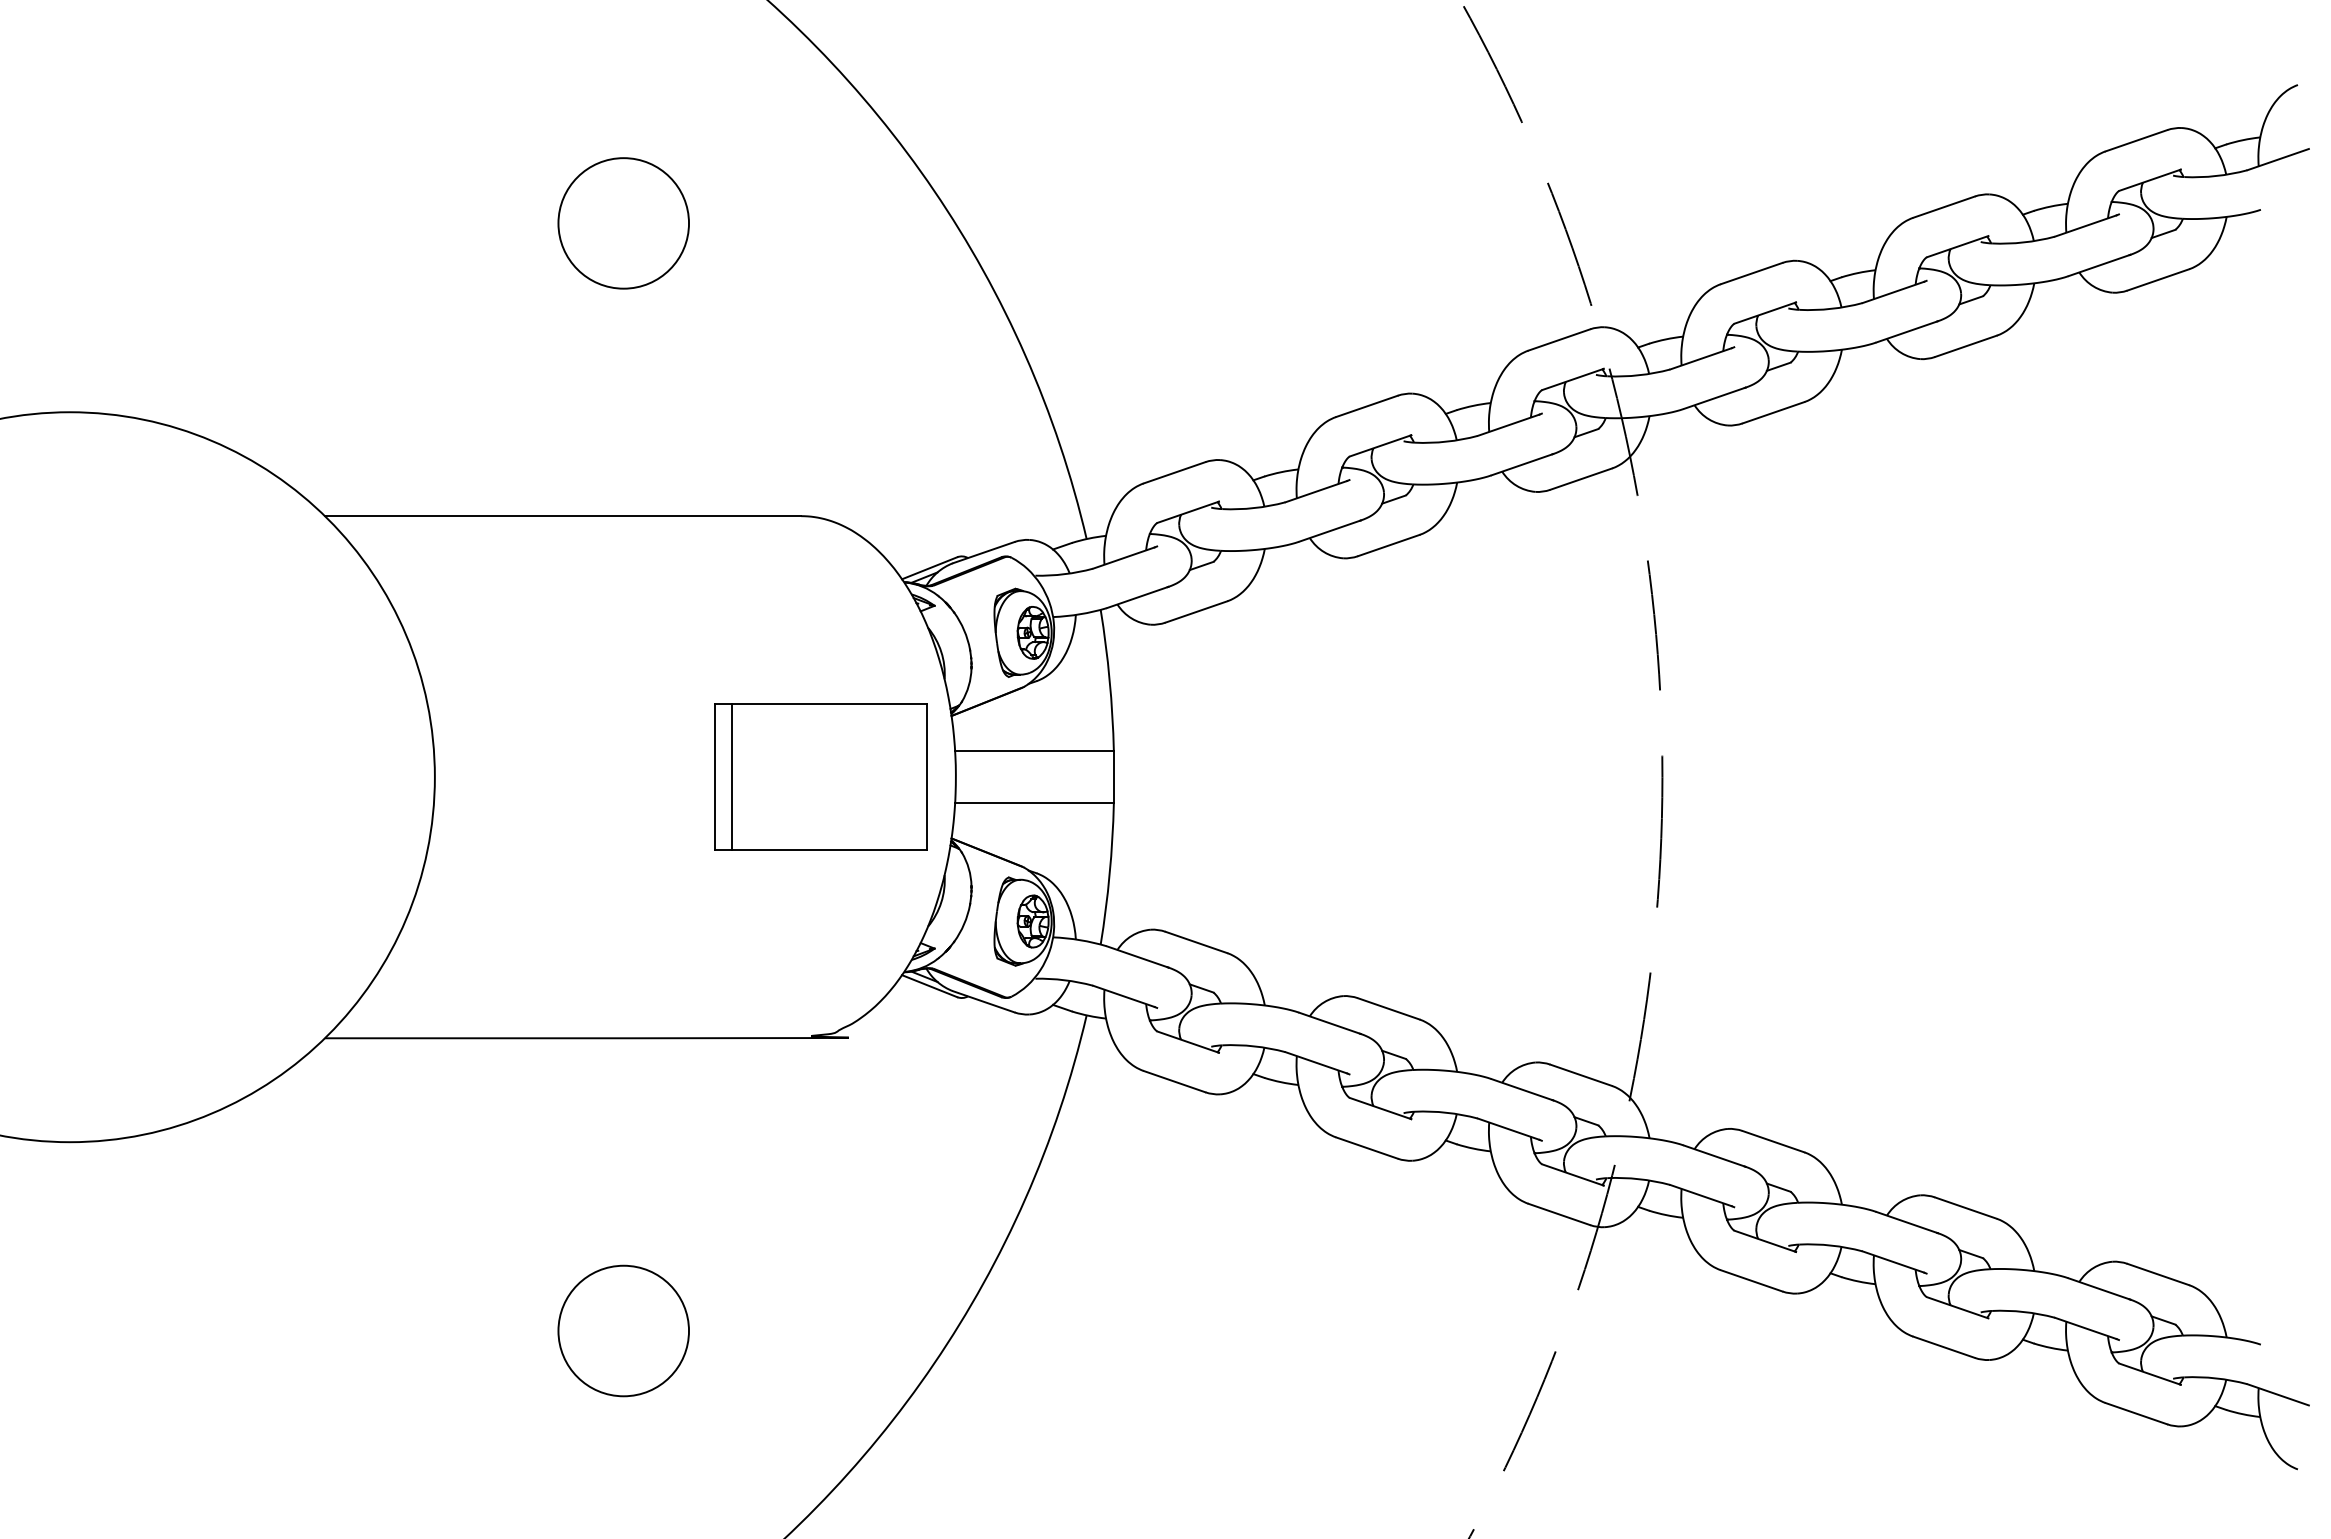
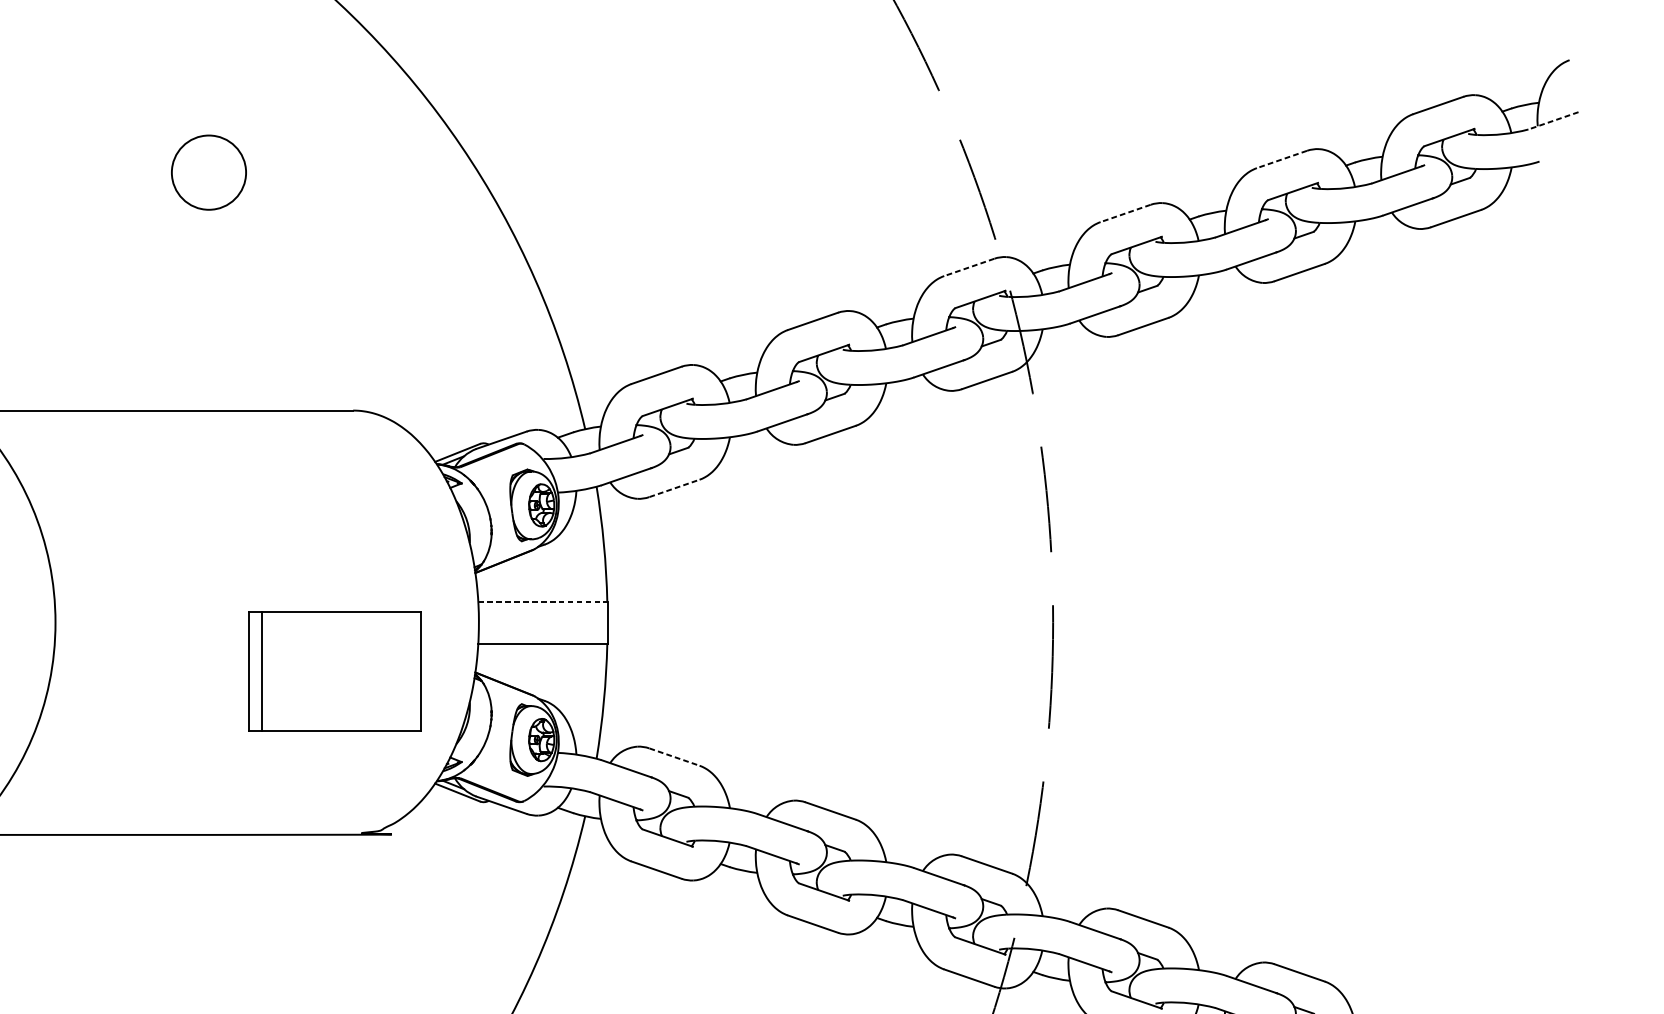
line: (2278, 159) -> (1553, 120), solid -> dashed
line: (1944, 207) -> (1282, 159), solid -> dashed
circle: (623, 223) -> (208, 172), size x0.7
line: (1751, 273) -> (1125, 213), solid -> dashed
line: (1559, 339) -> (969, 267), solid -> dashed
line: (1196, 611) -> (674, 488), solid -> dashed
line: (1034, 751) -> (542, 601), solid -> dashed
part: (820, 776) -> (333, 670), moved
line: (1196, 942) -> (674, 757), solid -> dashed

